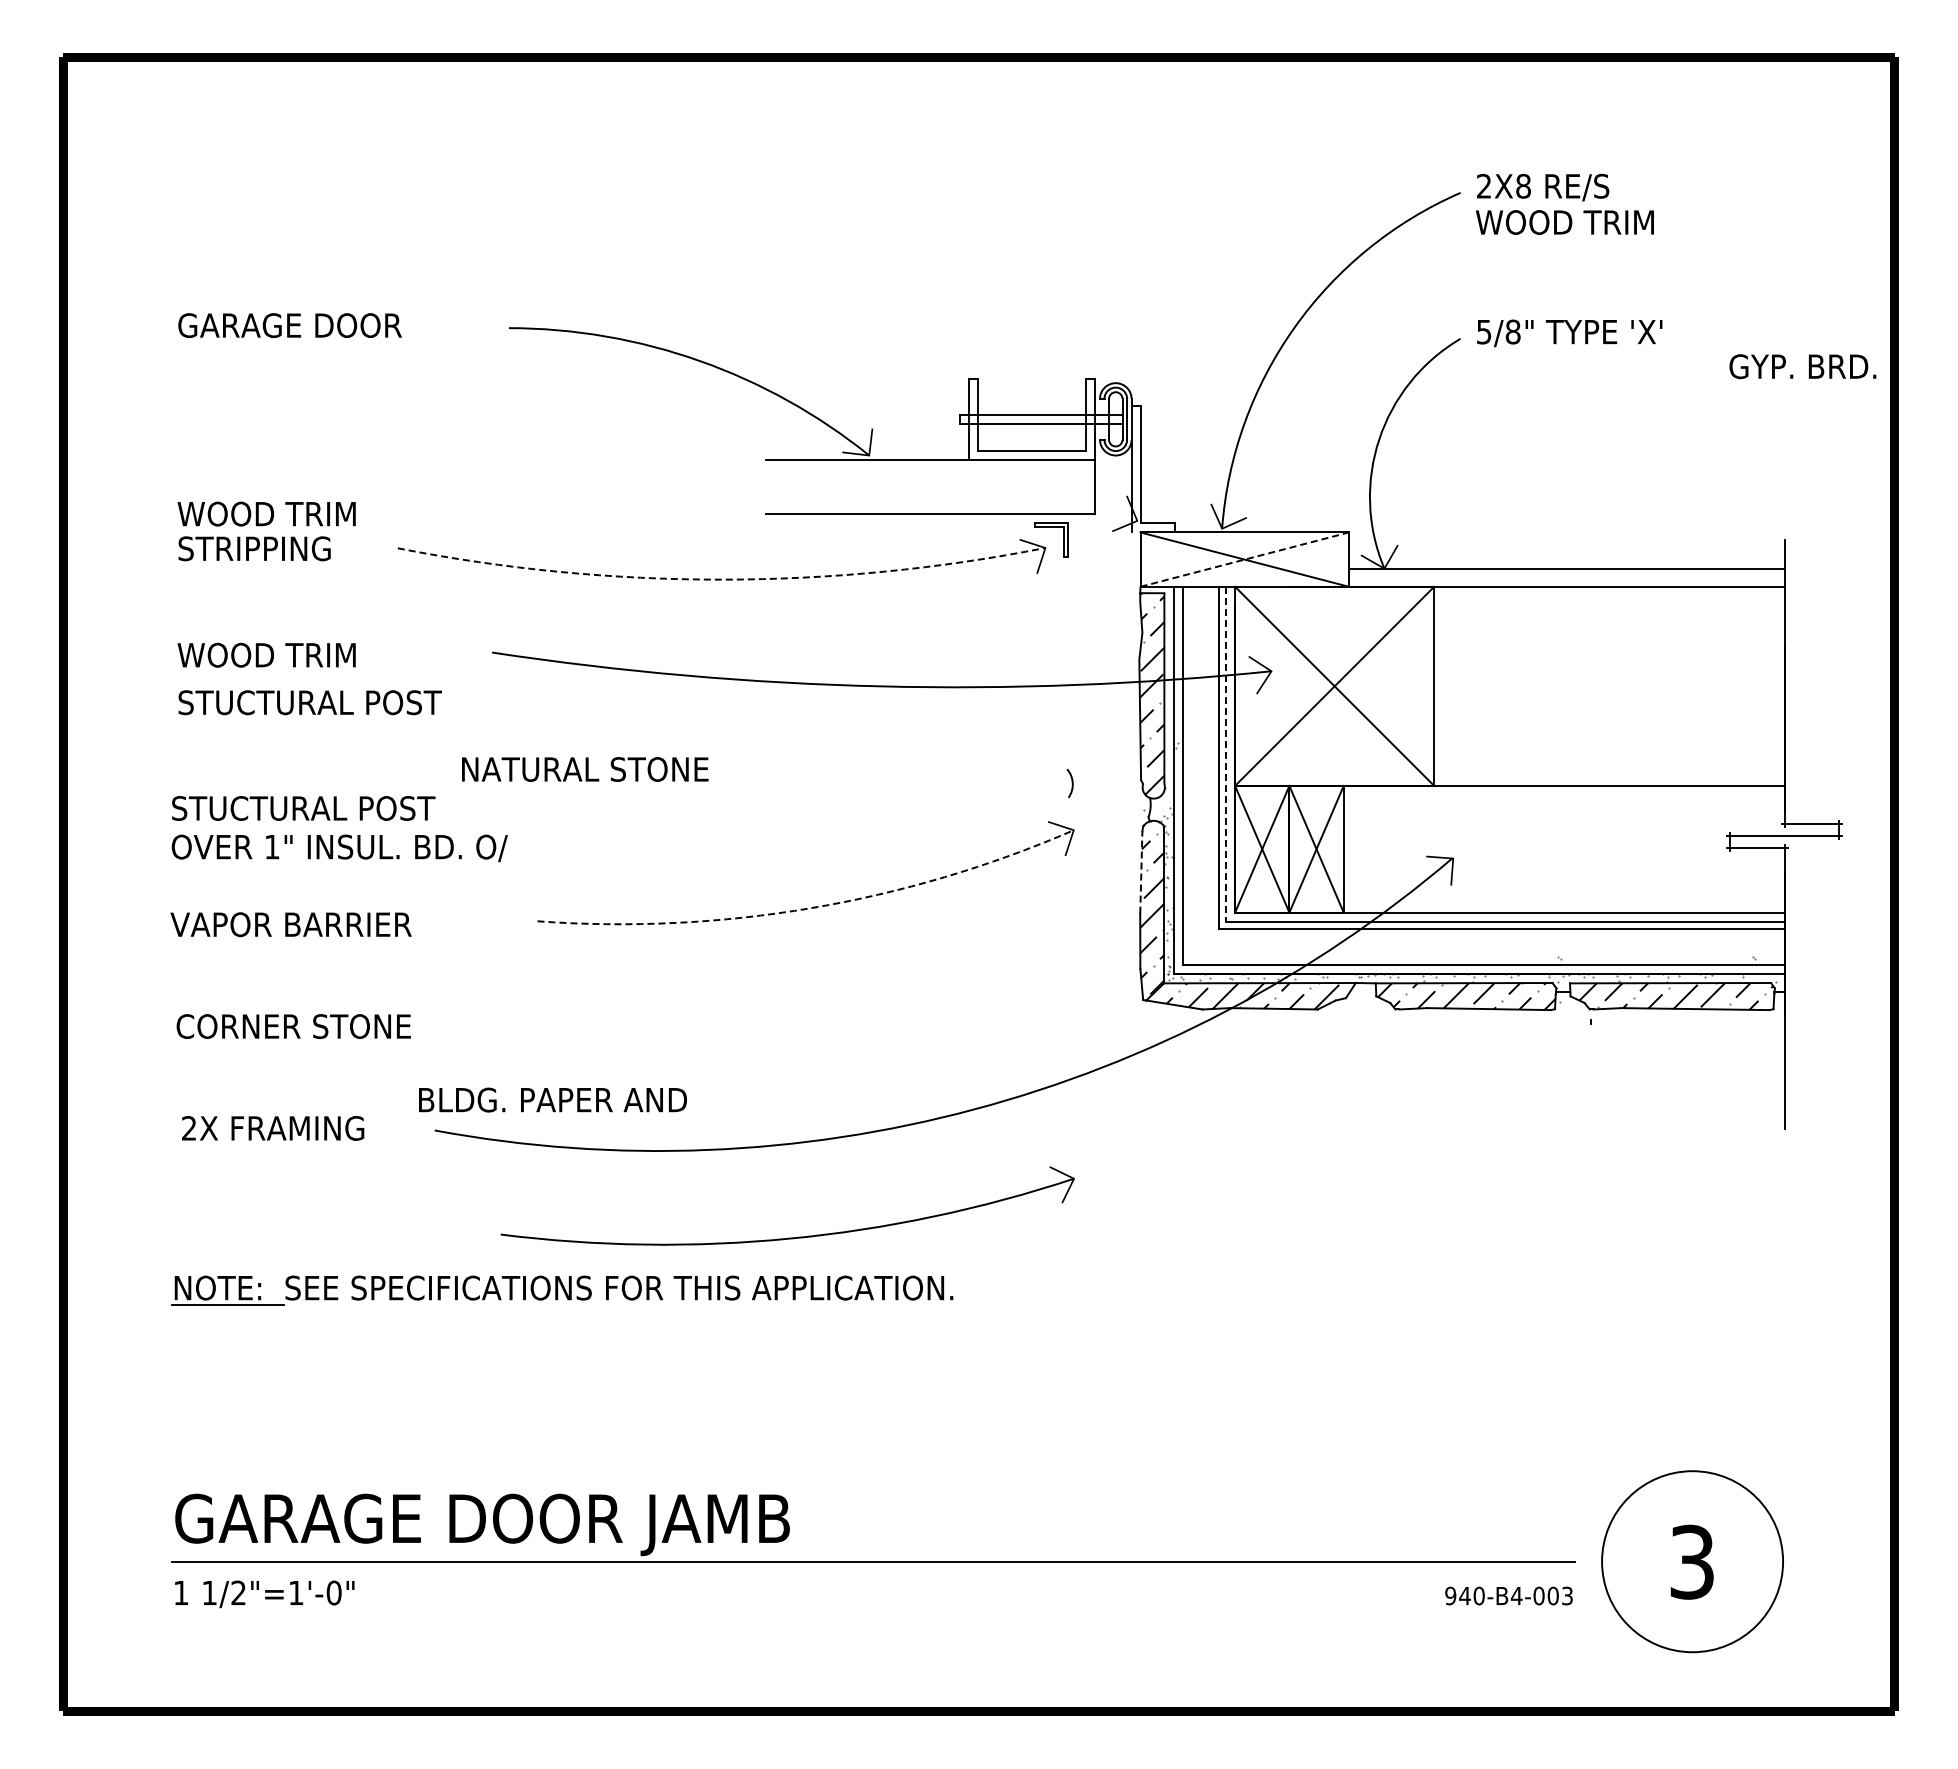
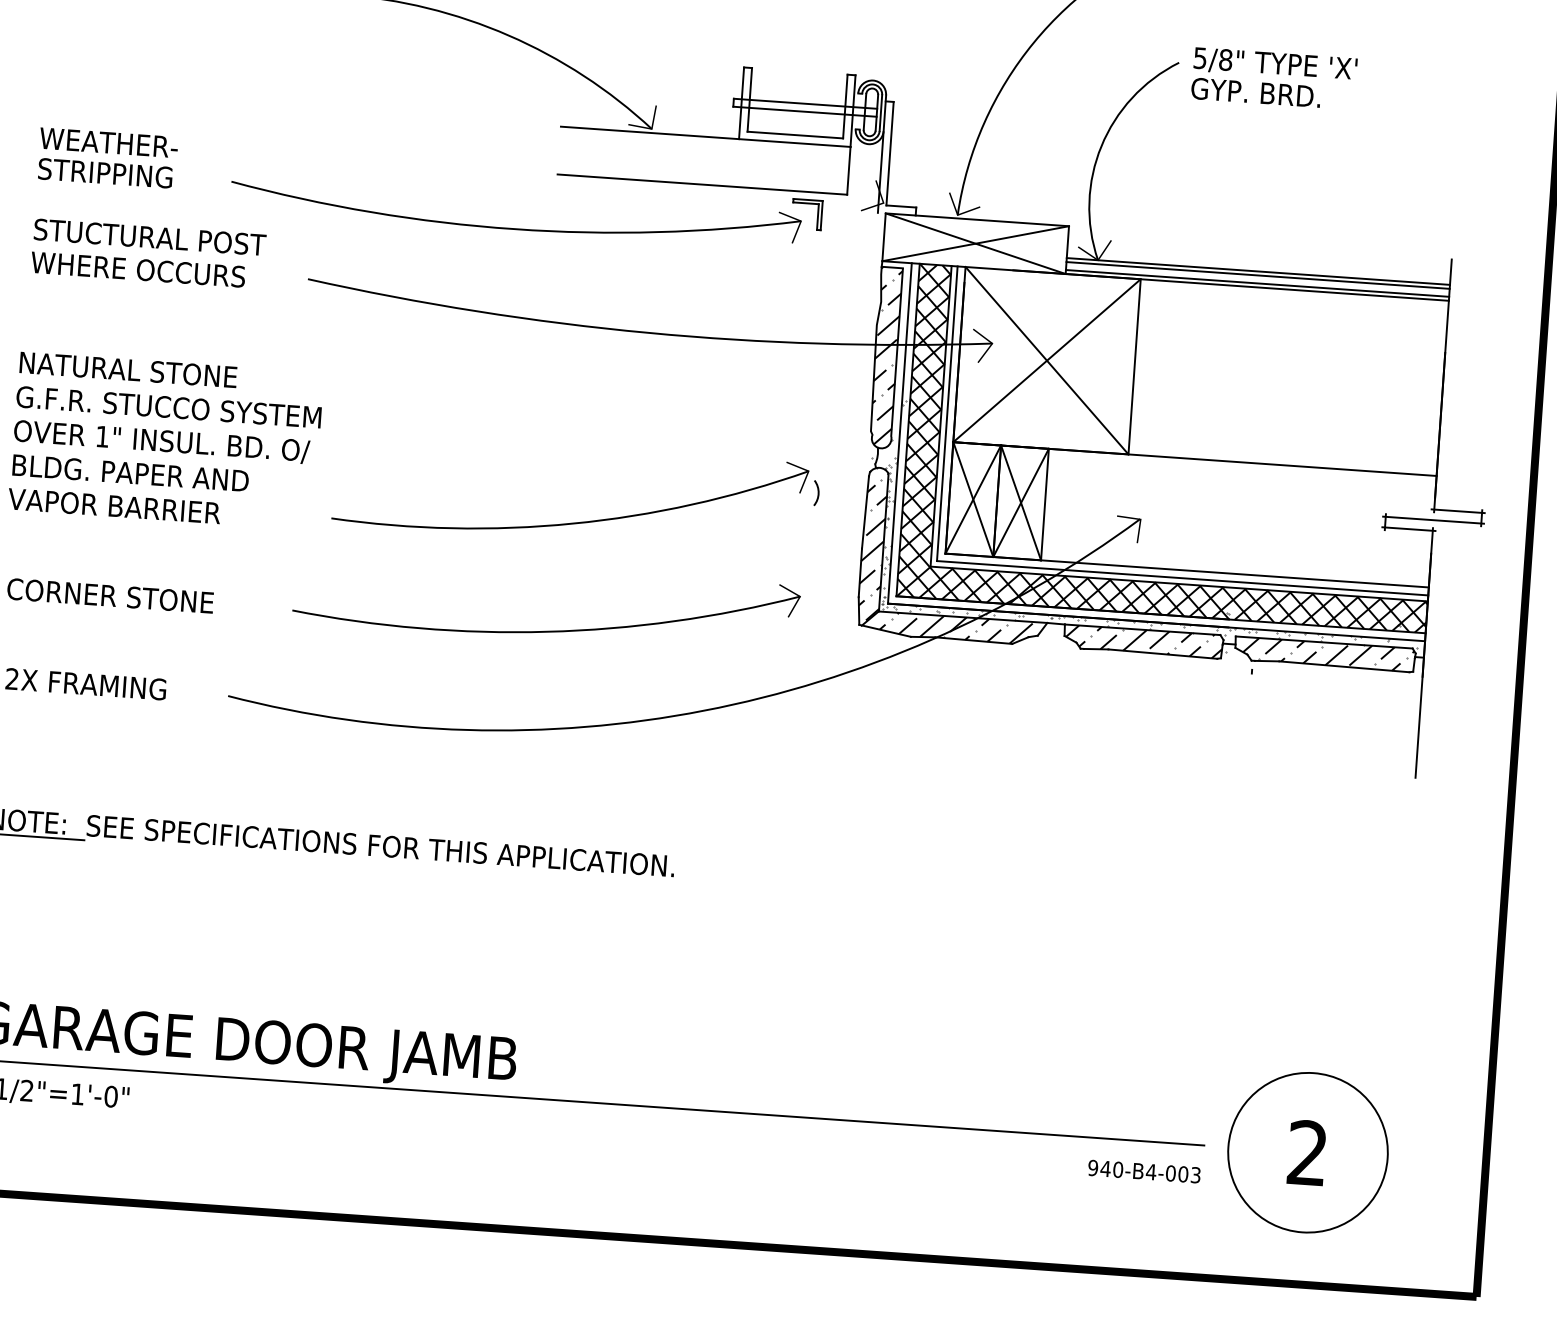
text: (1802, 366) -> (1255, 92), moved
text: (281, 513) -> (131, 143), WOOD TRIM -> WEATHER-
line: (1244, 559) -> (975, 243), dashed -> solid
line: (1566, 573) -> (1257, 275), added
arc: (721, 579) -> (514, 229), dashed -> solid
line: (1566, 582) -> (1257, 283), added
text: (313, 654) -> (150, 269), WOOD TRIM -> WHERE OCCURS
text: (309, 702) -> (149, 237), moved
line: (1226, 754) -> (947, 414), dashed -> solid
text: (585, 769) -> (128, 370), moved
hatch: (1483, 775) -> (1172, 448), added
arc: (1071, 783) -> (817, 493), moved
text: (344, 808) -> (168, 407), STUCTURAL POST -> G.F.R. STUCCO SYSTEM
line: (1141, 871) -> (865, 511), dashed -> solid
arc: (811, 908) -> (573, 523), dashed -> solid
text: (552, 1099) -> (130, 472), moved
part: (787, 1237) -> (544, 630), moved
text: (1691, 1561) -> (1307, 1152), 3 -> 2

